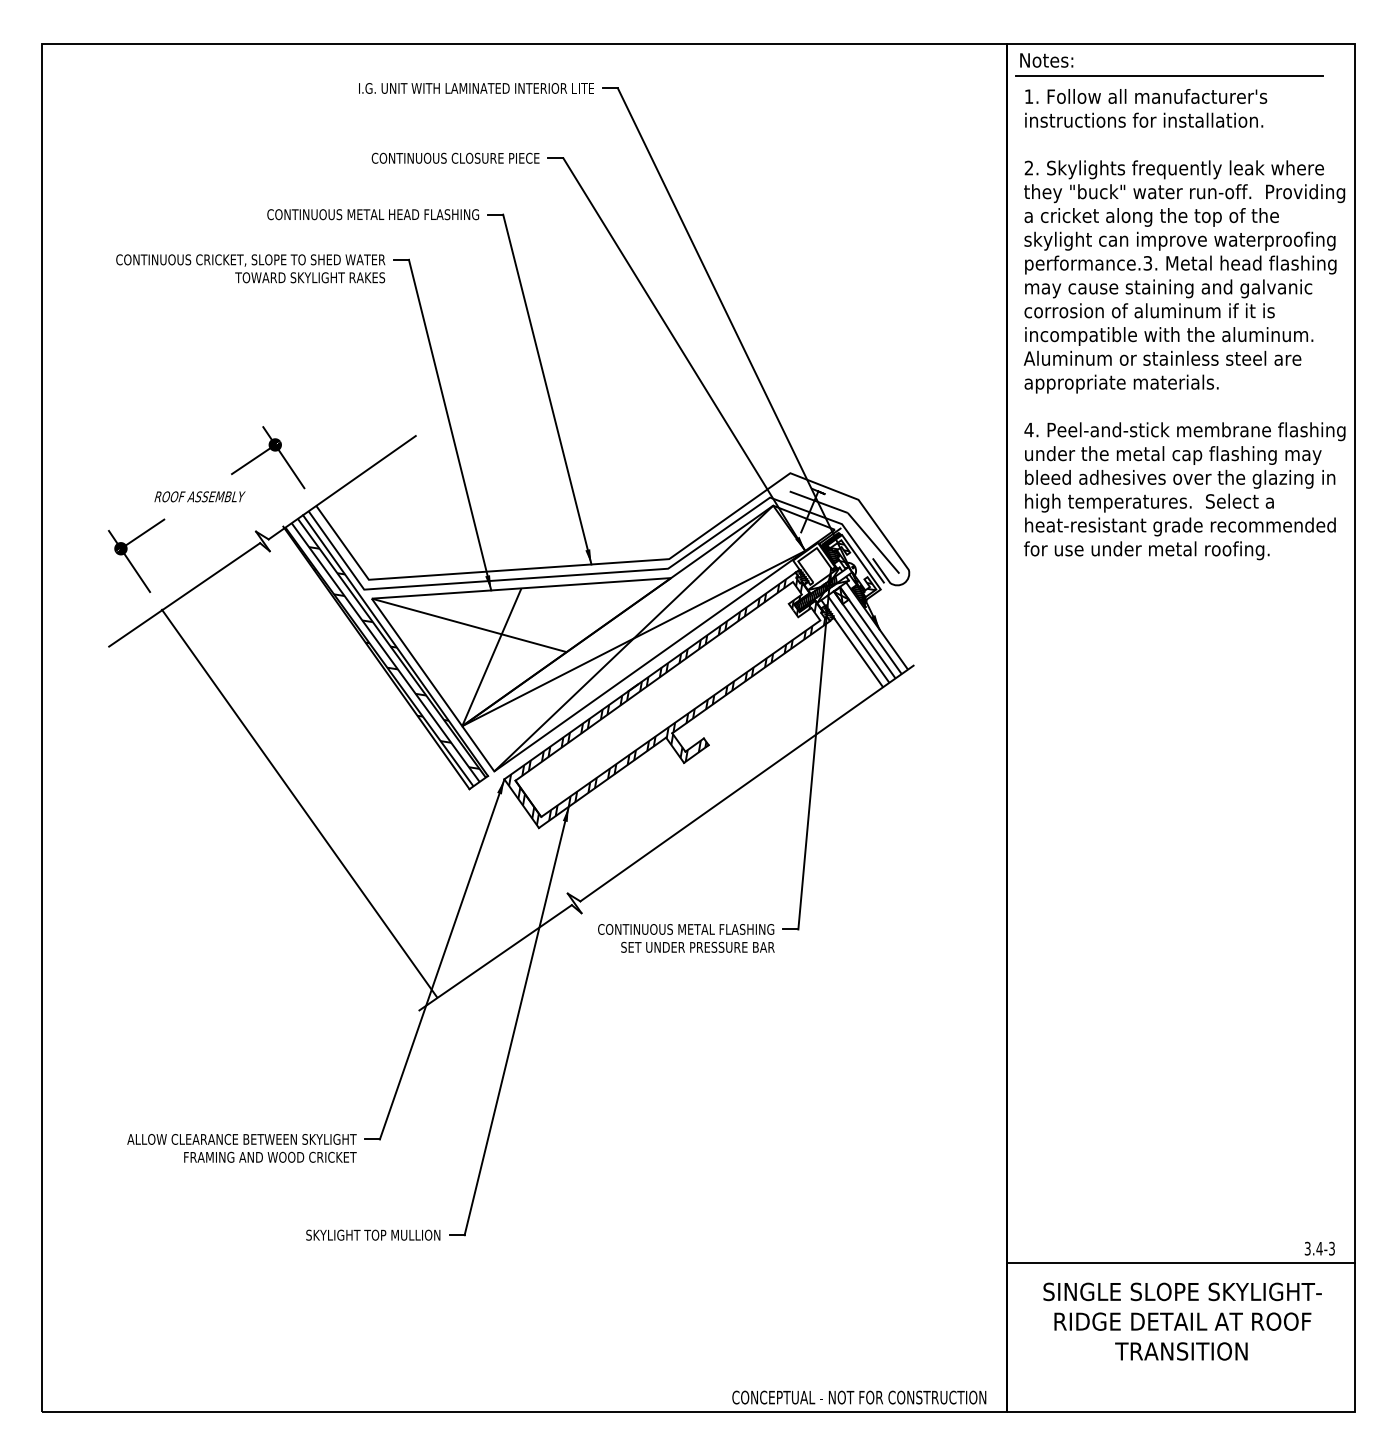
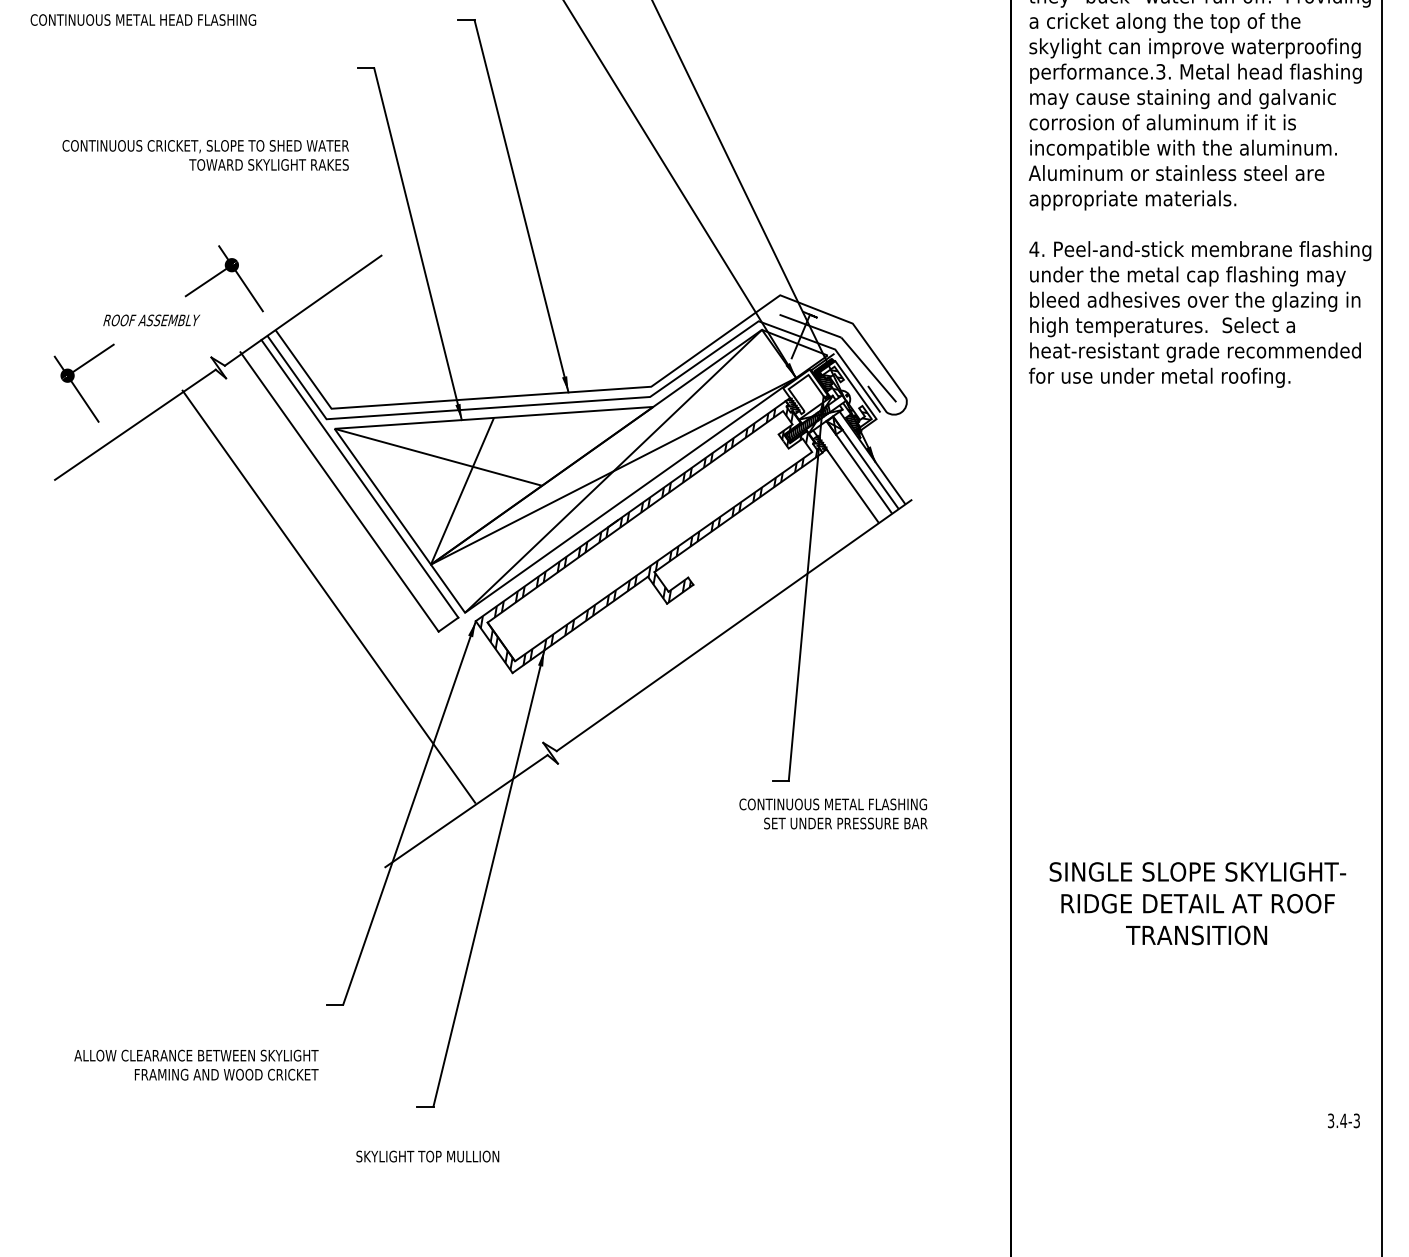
text: (373, 214) -> (143, 19), moved
text: (250, 268) -> (205, 155), moved
line: (857, 638) -> (851, 471), removed
hatch: (385, 653) -> (349, 487), removed
line: (299, 802) -> (329, 595), moved
text: (686, 938) -> (833, 814), moved
text: (241, 1148) -> (195, 1065), moved
text: (373, 1234) -> (428, 1155), moved
line: (1180, 1263) -> (1195, 1136), removed
text: (1182, 1321) -> (1197, 903), moved

